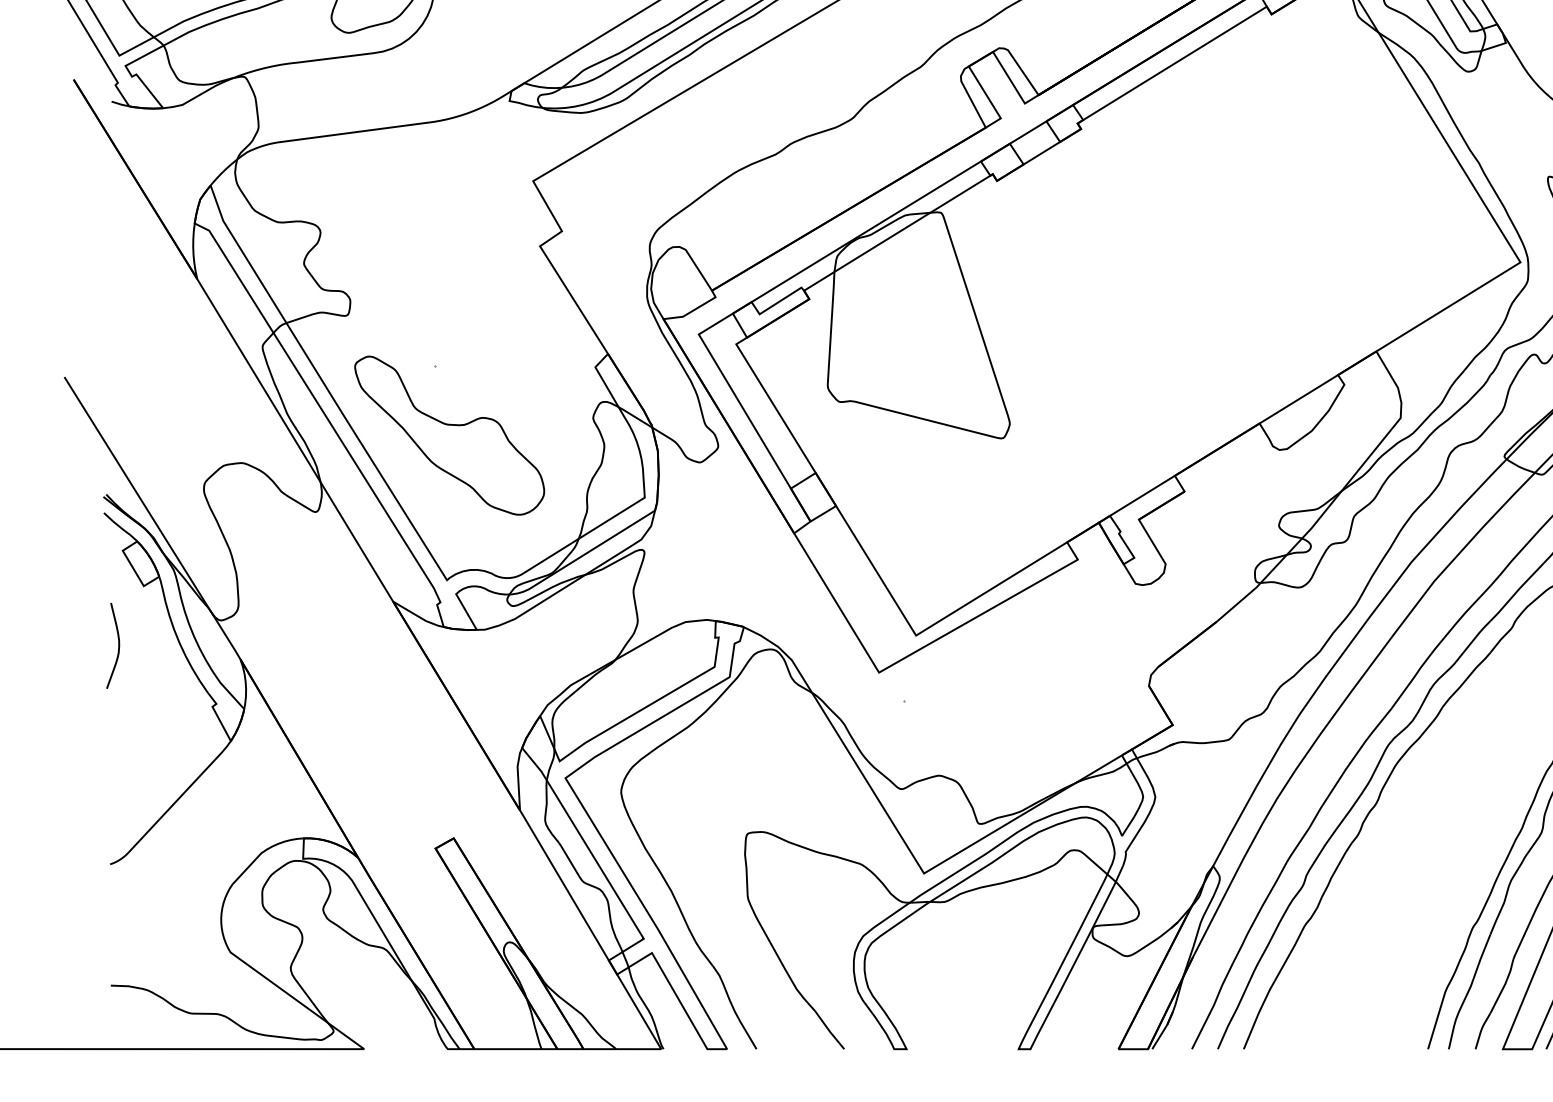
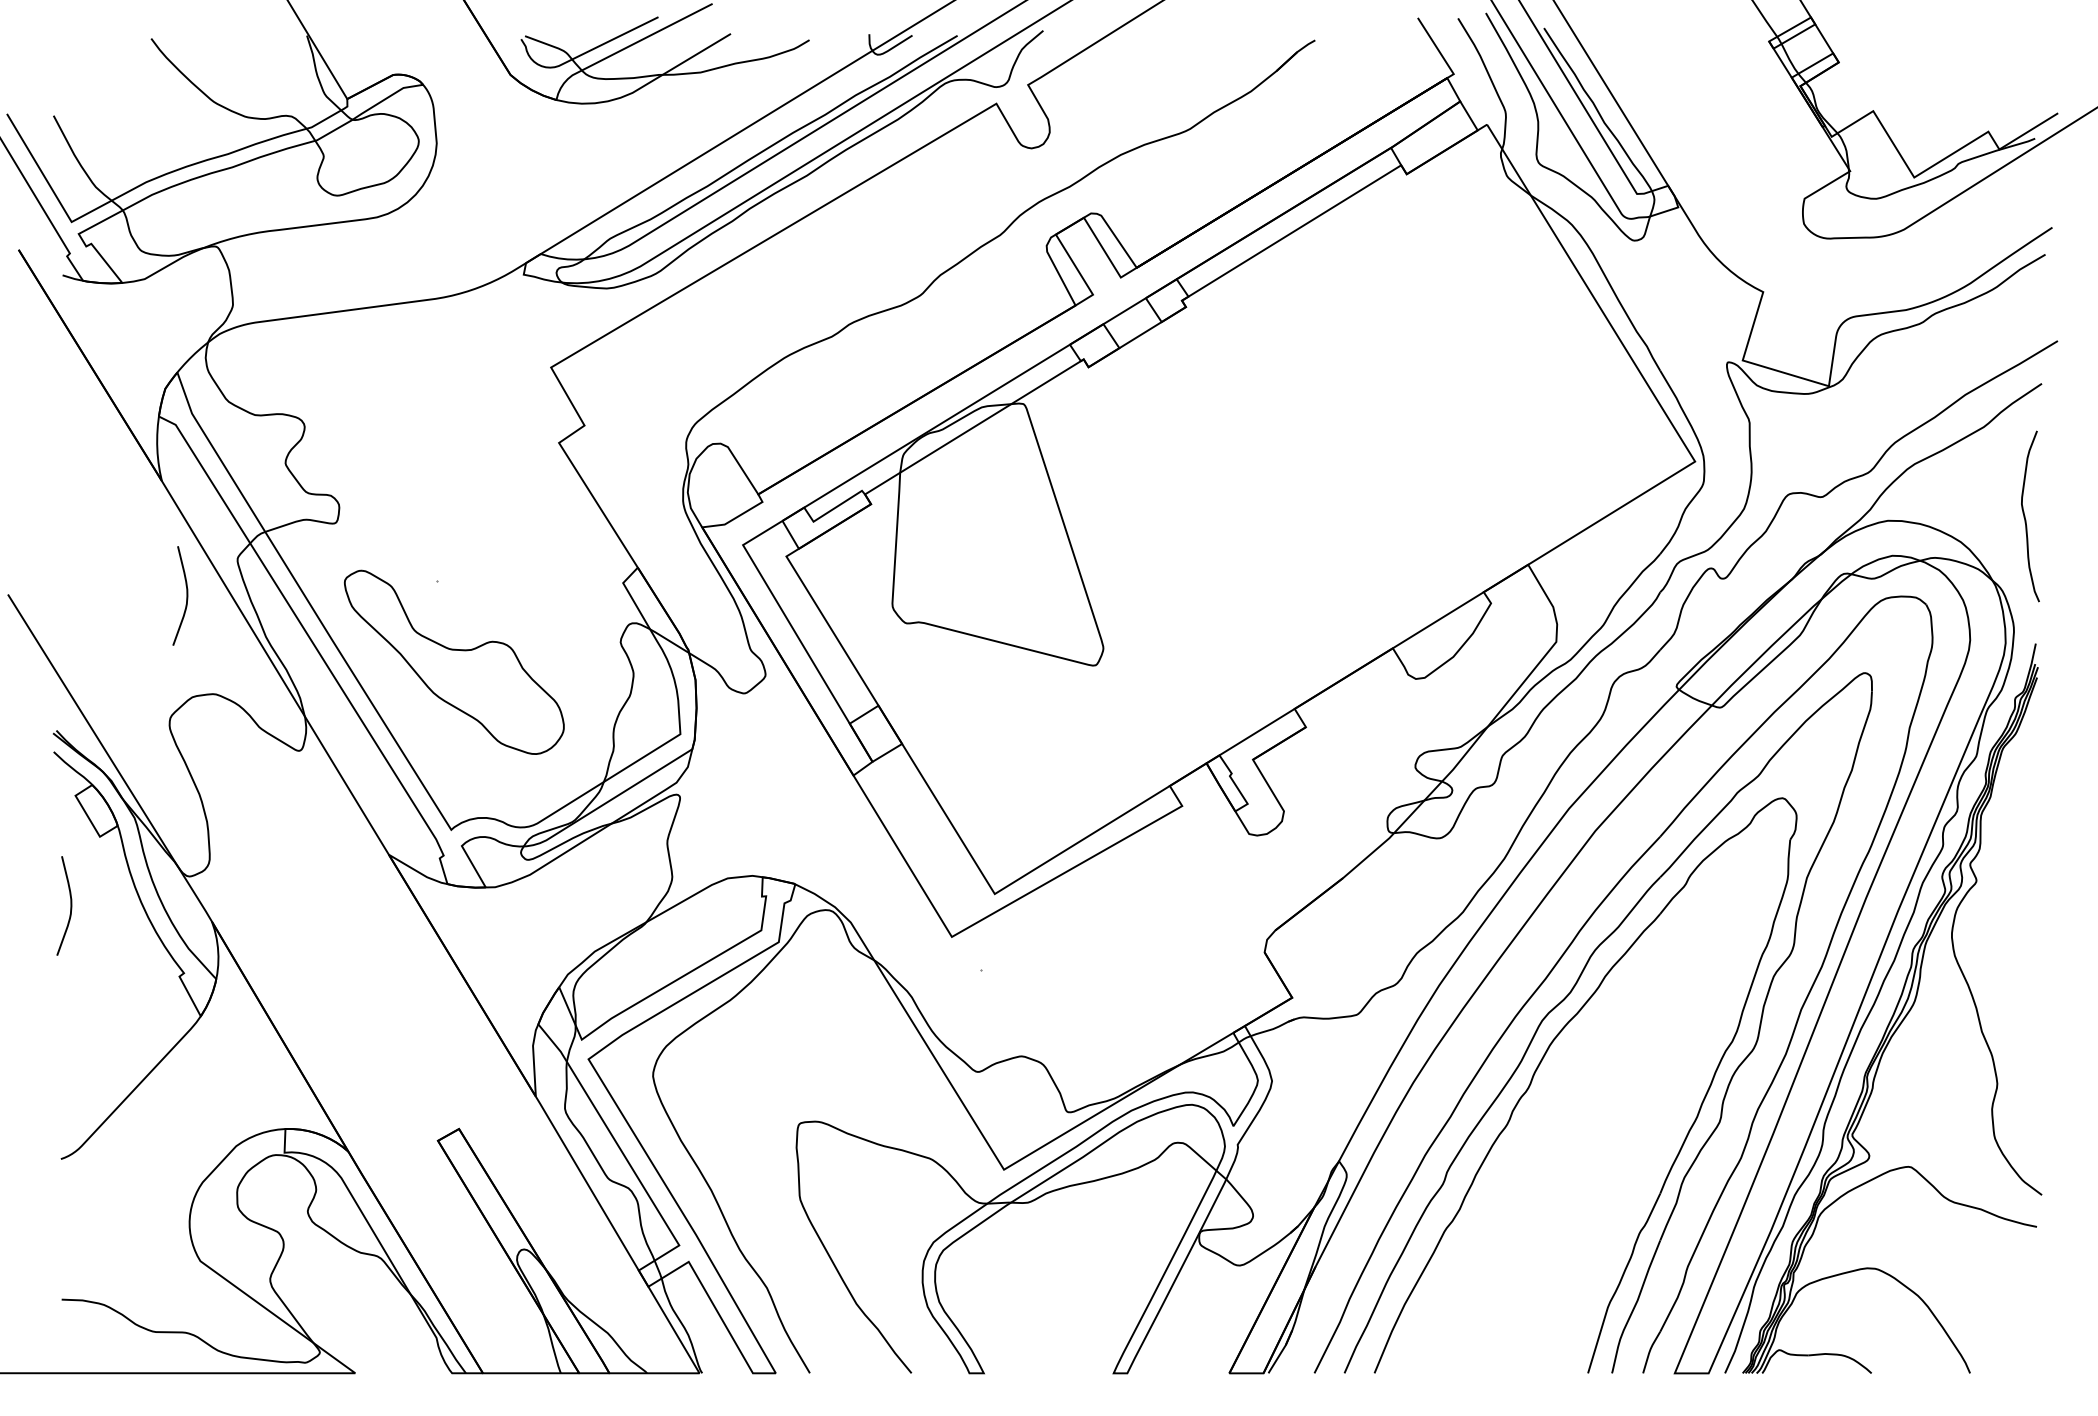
curve: (218, 377) -> (186, 595), added

